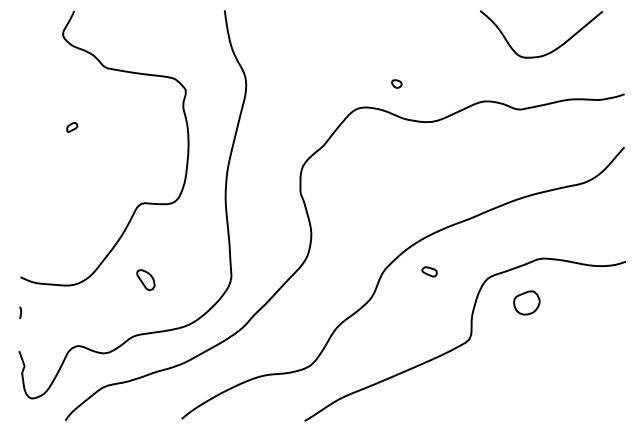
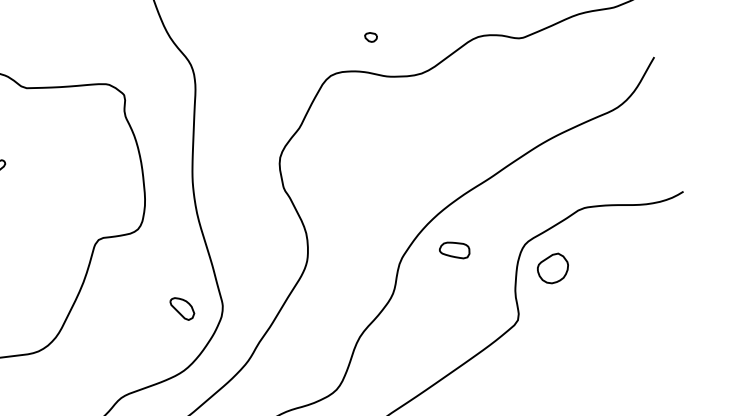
part: (429, 271) -> (454, 250), size x1.67
part: (145, 280) -> (182, 309), moved
part: (526, 302) -> (552, 268), moved

